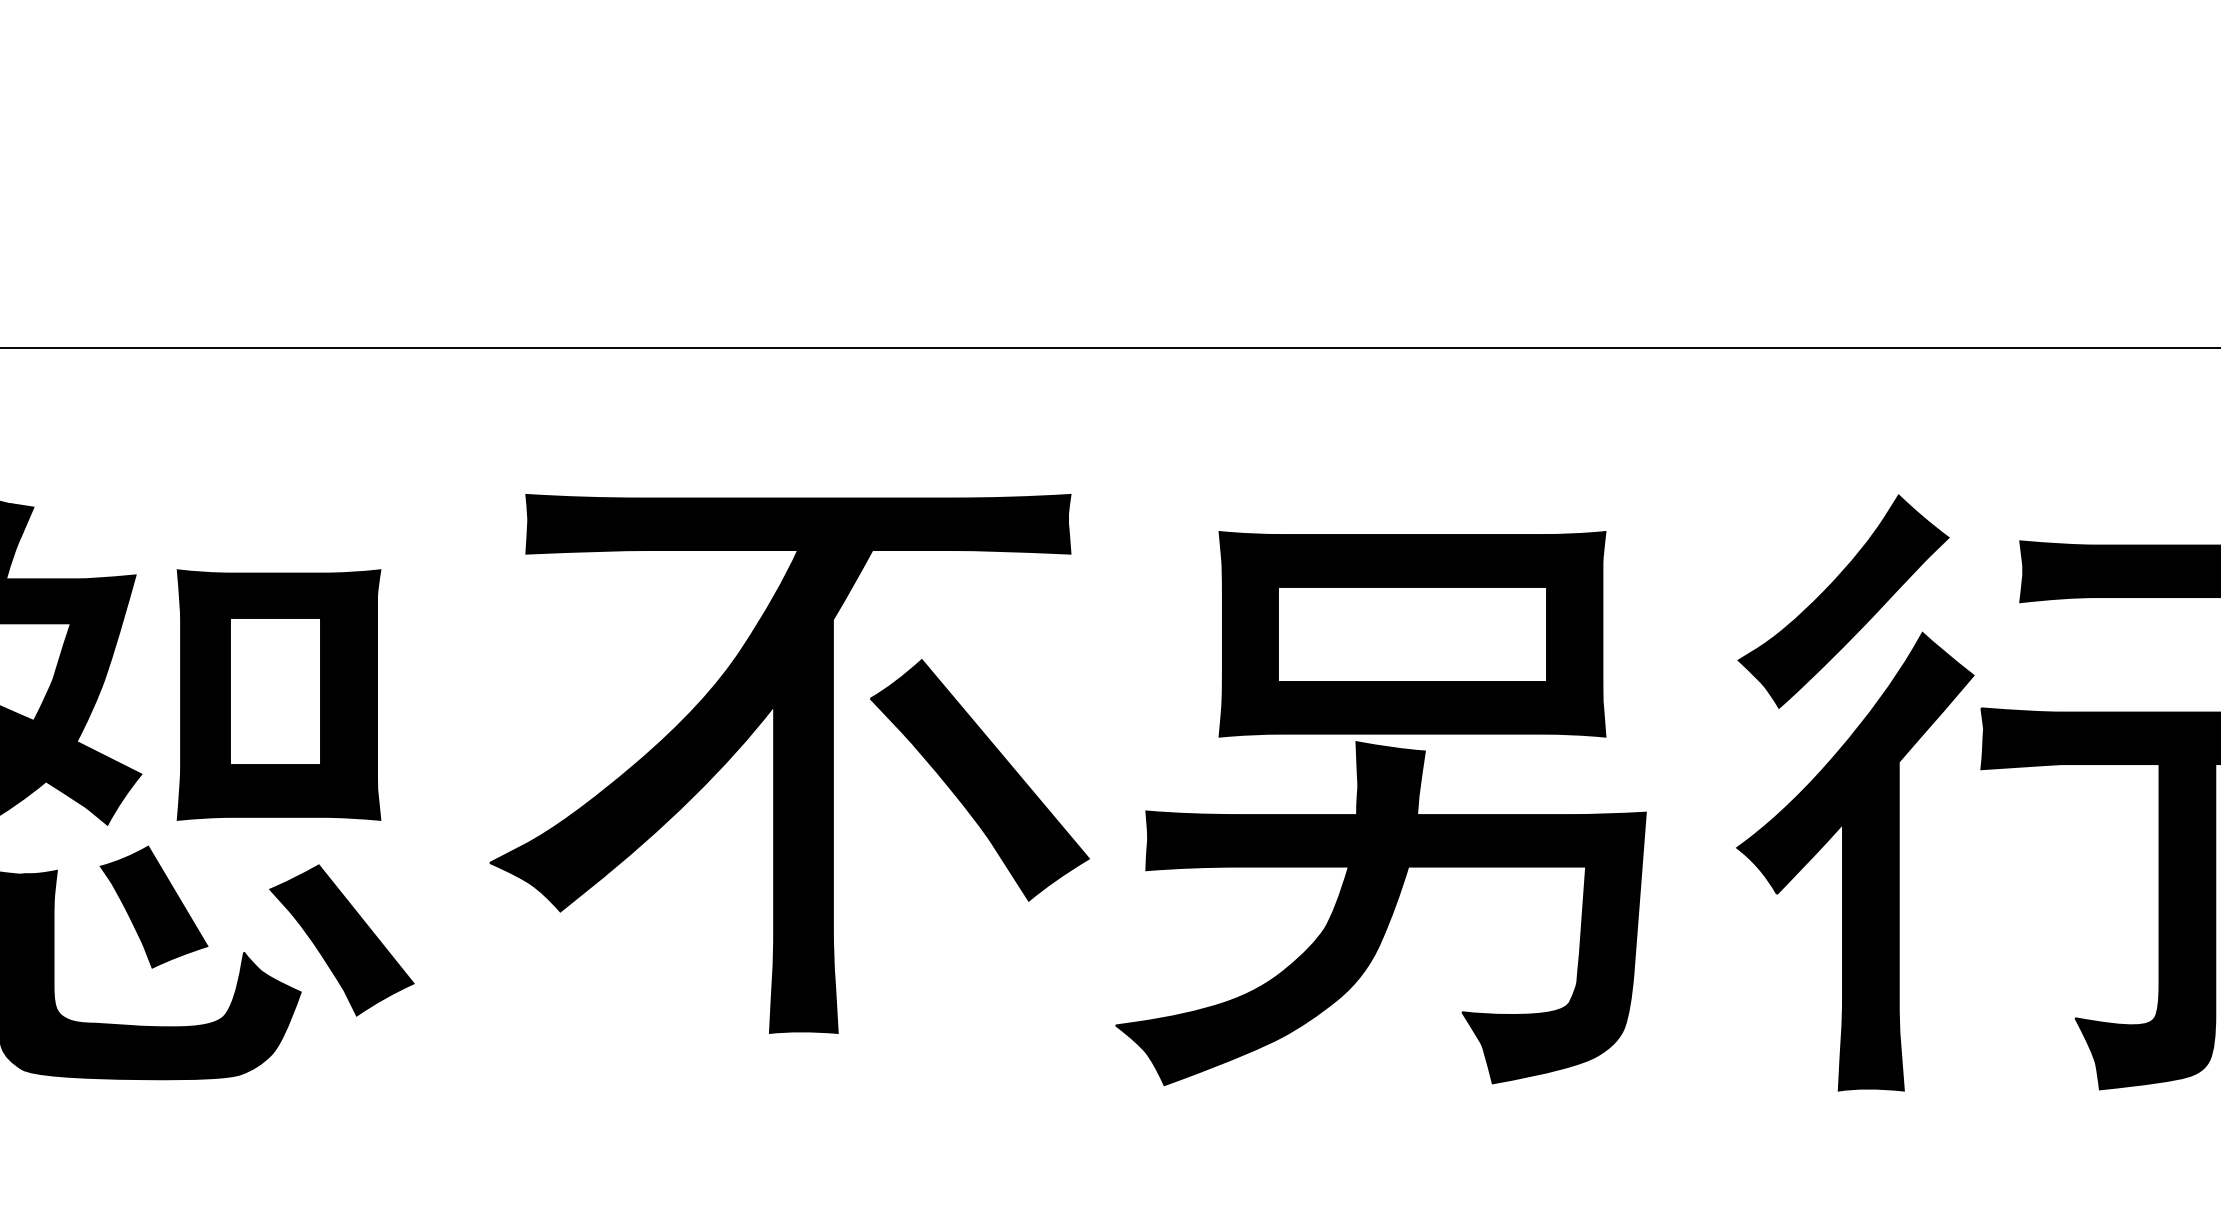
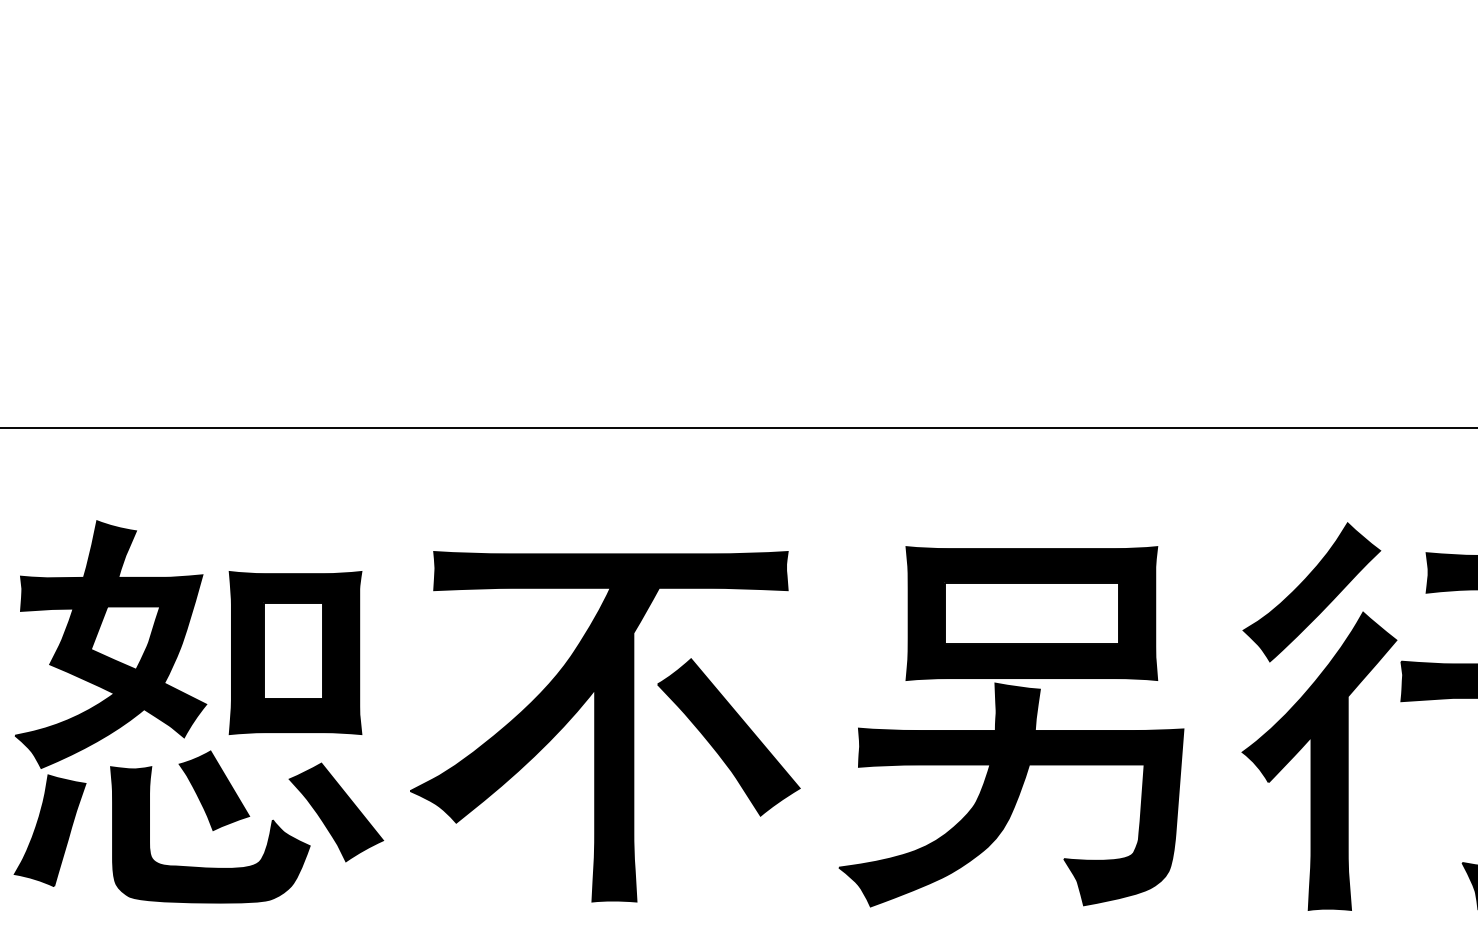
part: (790, 763) -> (605, 726), moved

